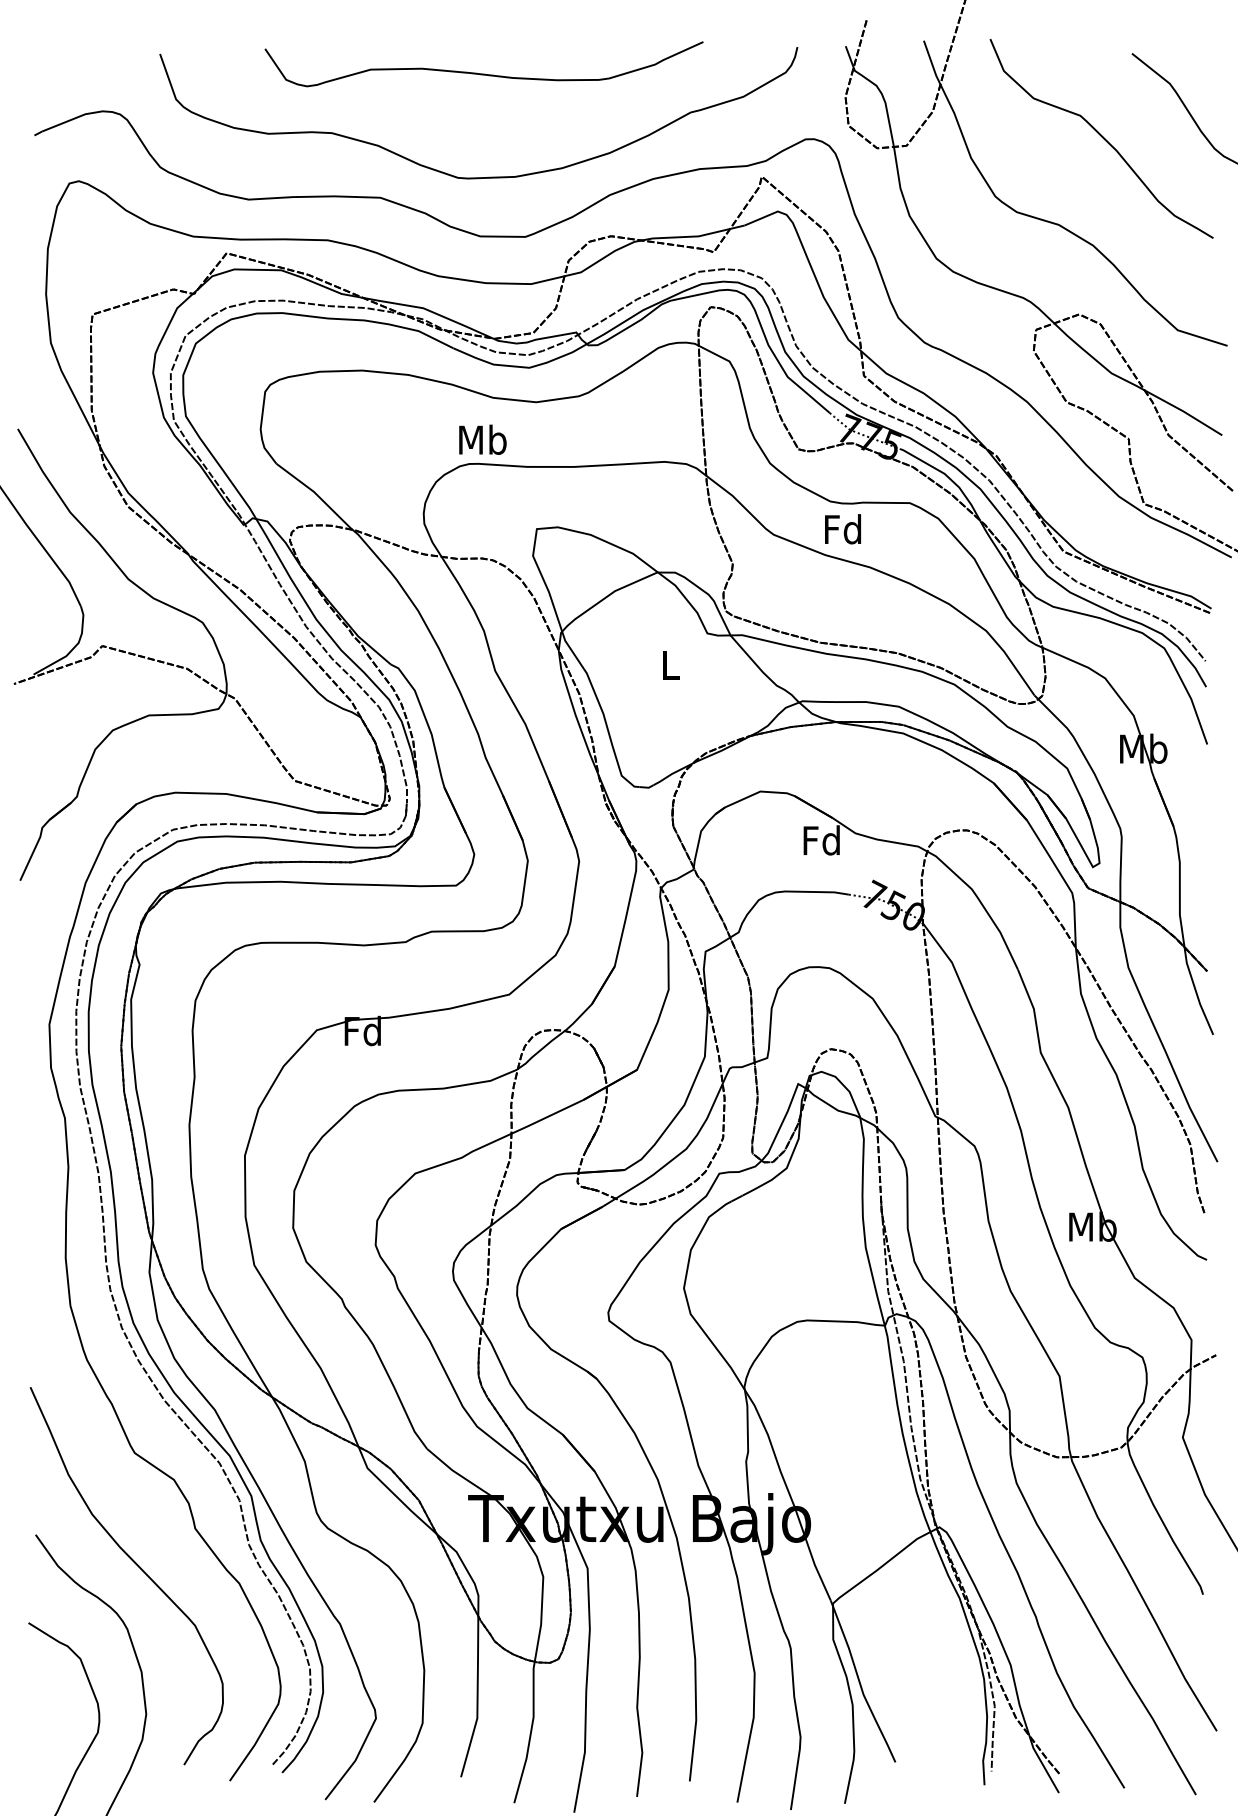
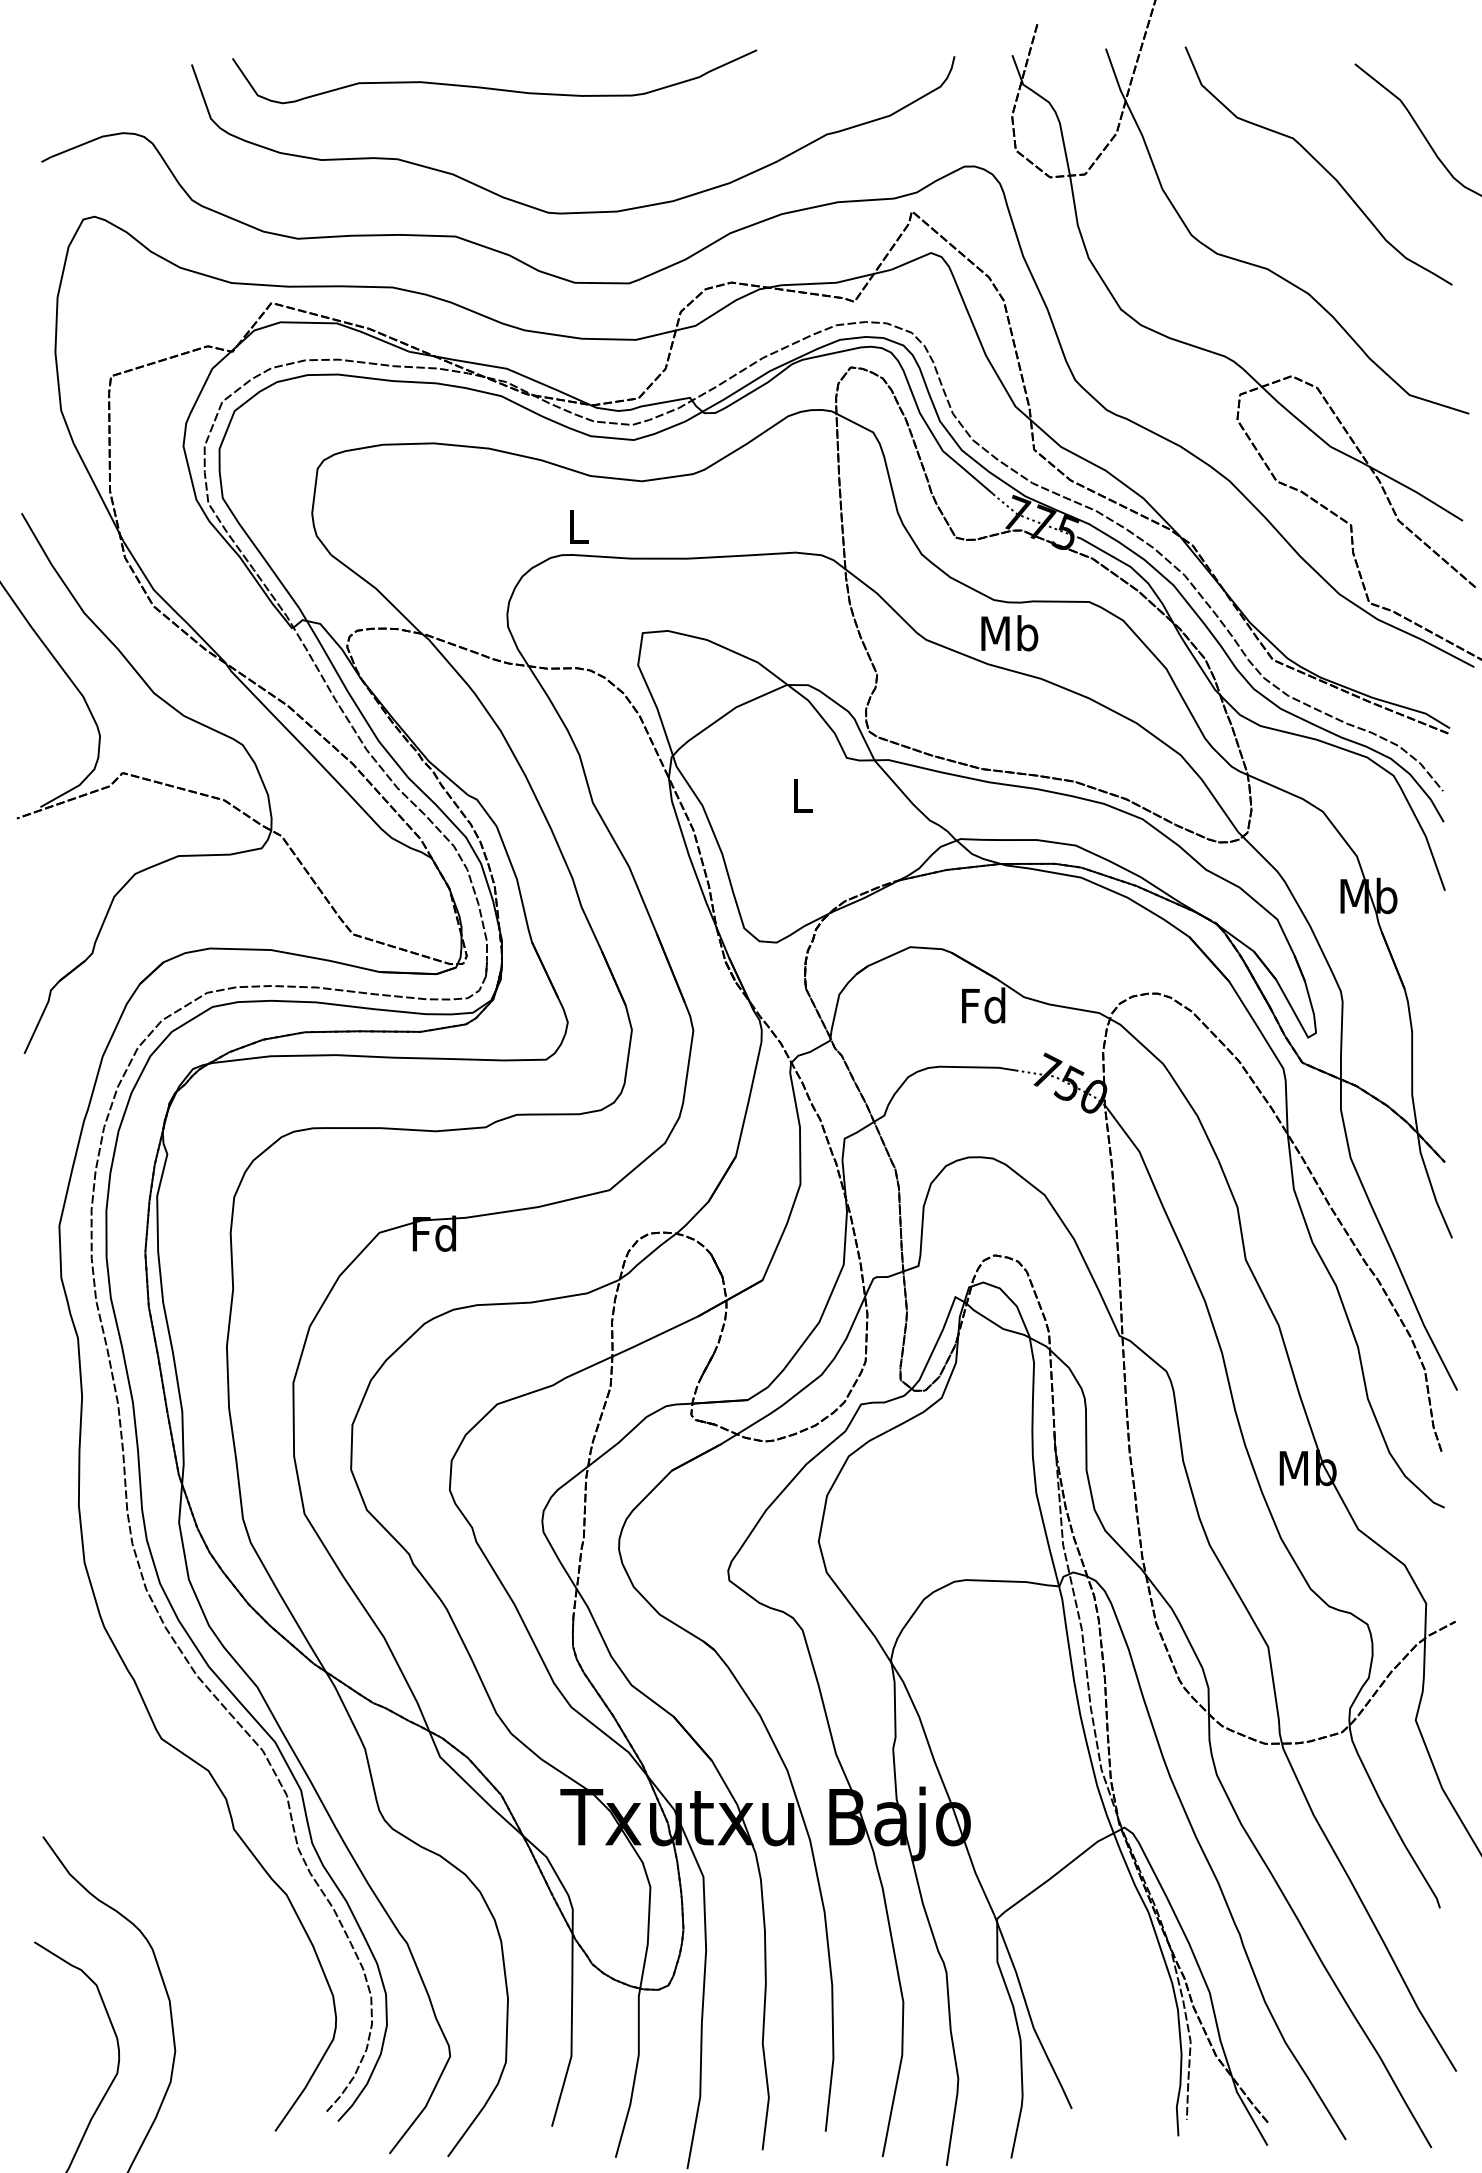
curve: (483, 73) -> (493, 87), moved
text: (482, 439) -> (577, 525), Mb -> L
text: (843, 529) -> (1009, 633), Fd -> Mb
curve: (136, 1565) -> (163, 1873), removed

